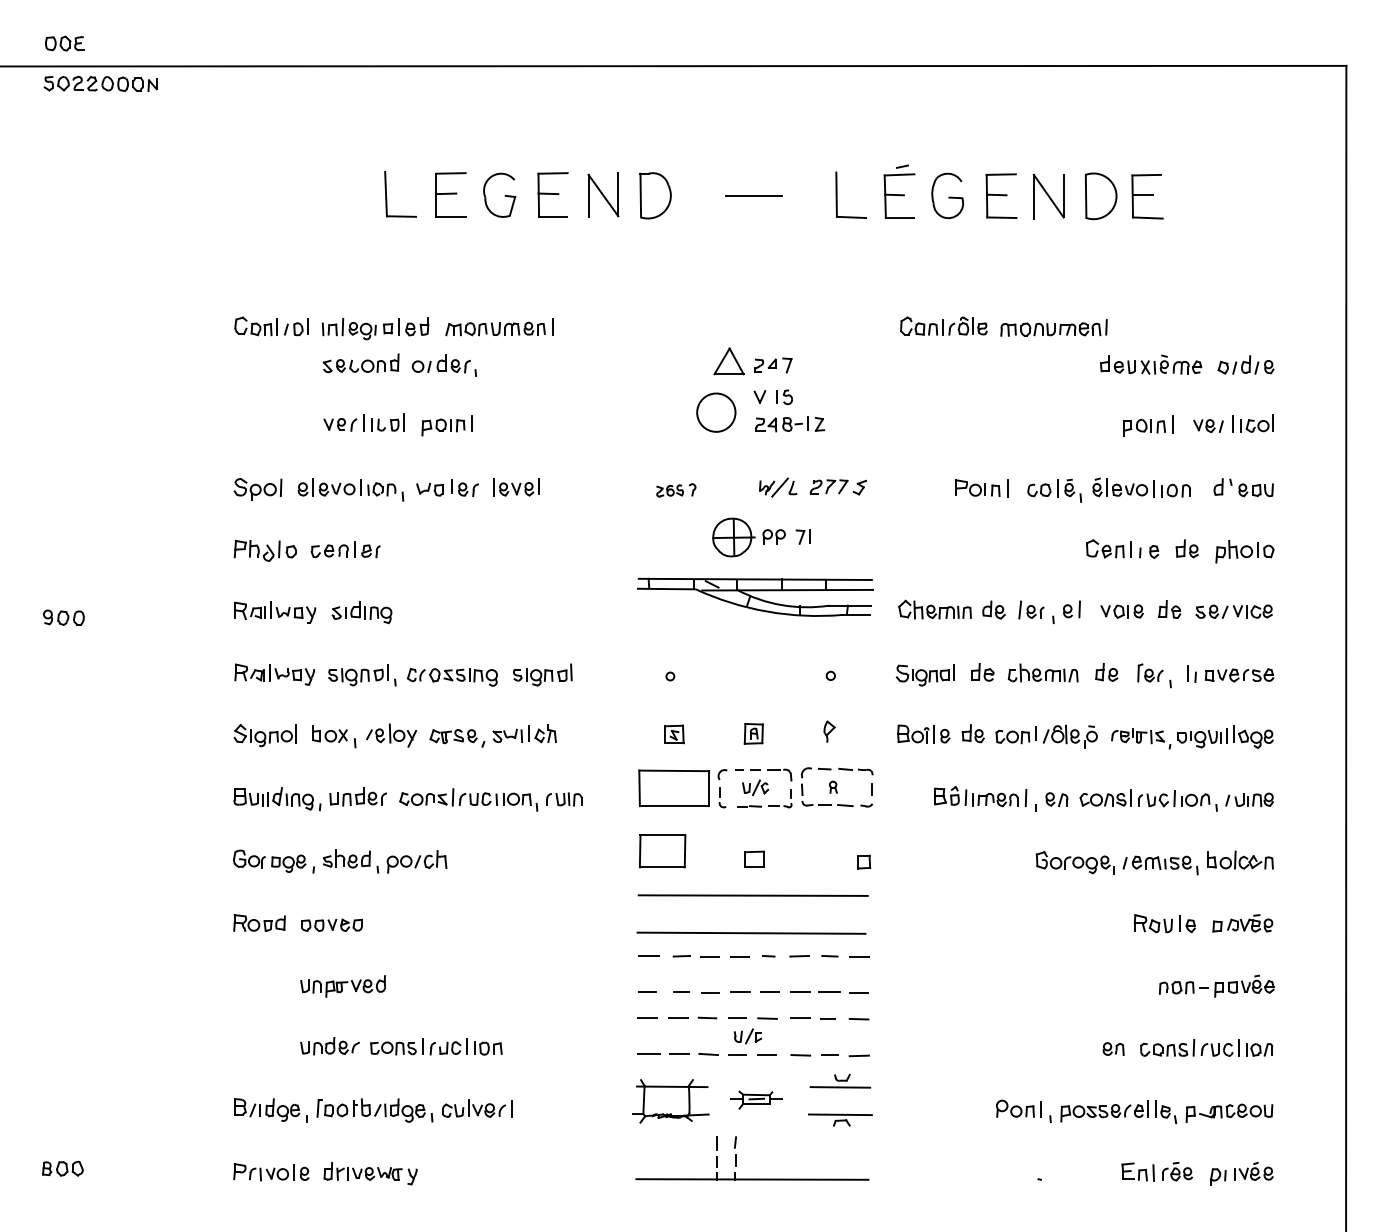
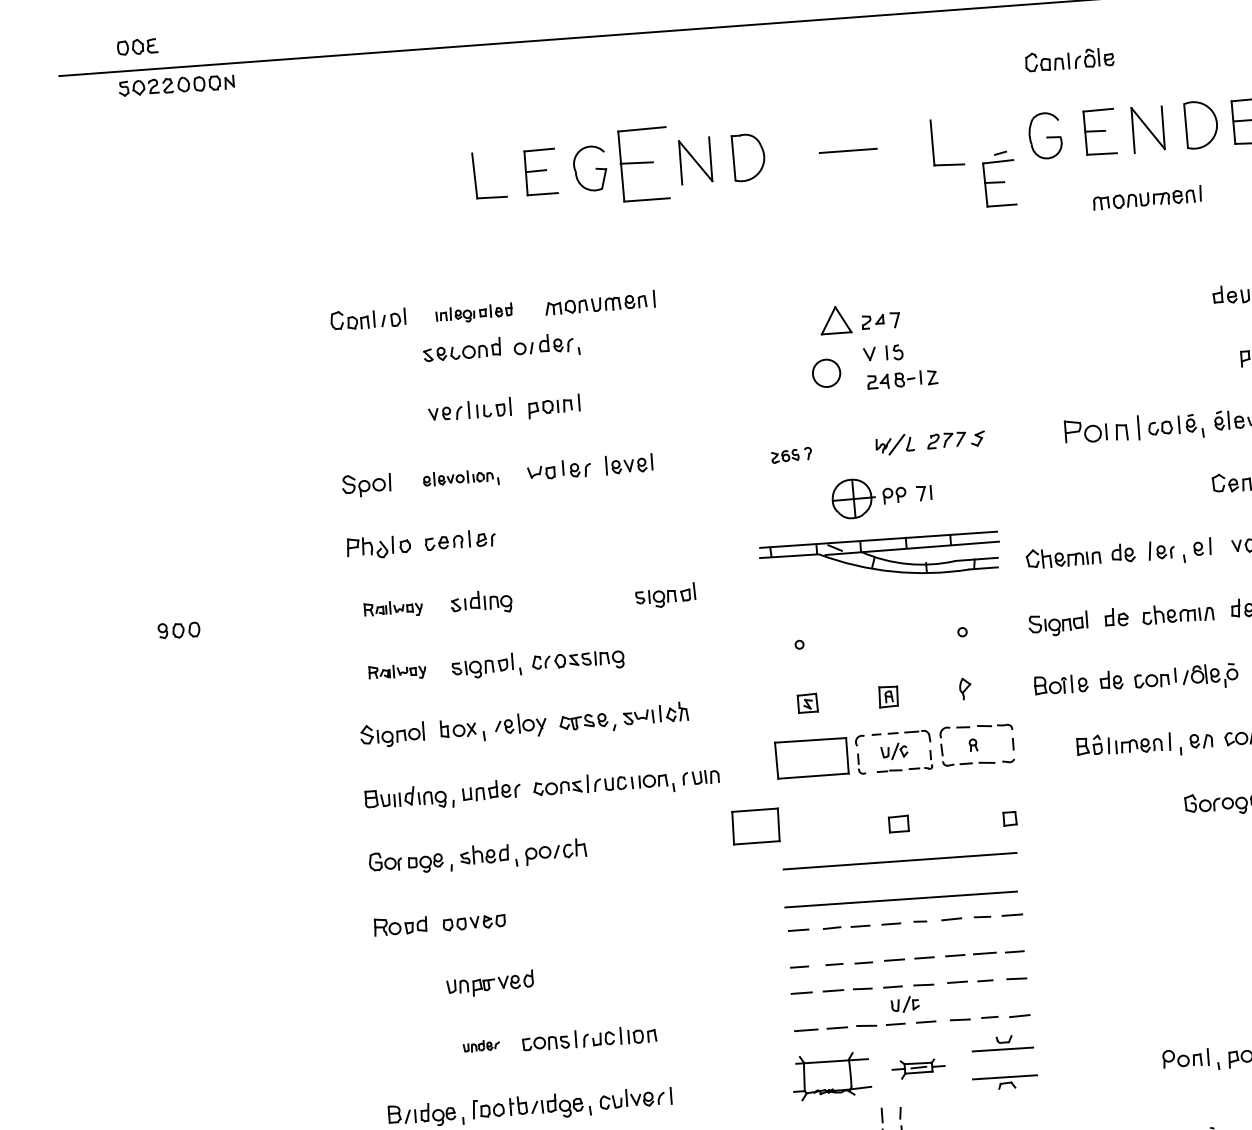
part: (899, 191) -> (999, 178), moved
part: (552, 194) -> (643, 163), size x1.6
part: (943, 325) -> (1069, 59), moved
part: (1053, 327) -> (1146, 197), moved
part: (375, 328) -> (474, 313), size x0.7
circle: (716, 412) -> (826, 373), size x0.7
part: (981, 488) -> (1101, 430), size x1.4
part: (350, 489) -> (460, 478), size x0.7
part: (275, 612) -> (393, 609), size x0.7
part: (274, 674) -> (397, 672), size x0.7
part: (542, 674) -> (665, 595), moved
part: (662, 851) -> (755, 826), moved
part: (329, 1046) -> (480, 1046), size x0.6

